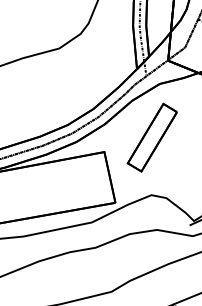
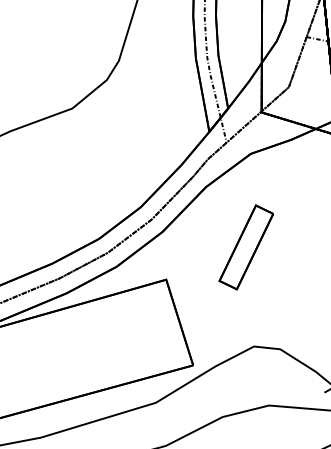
part: (151, 137) -> (245, 247), size x0.7

